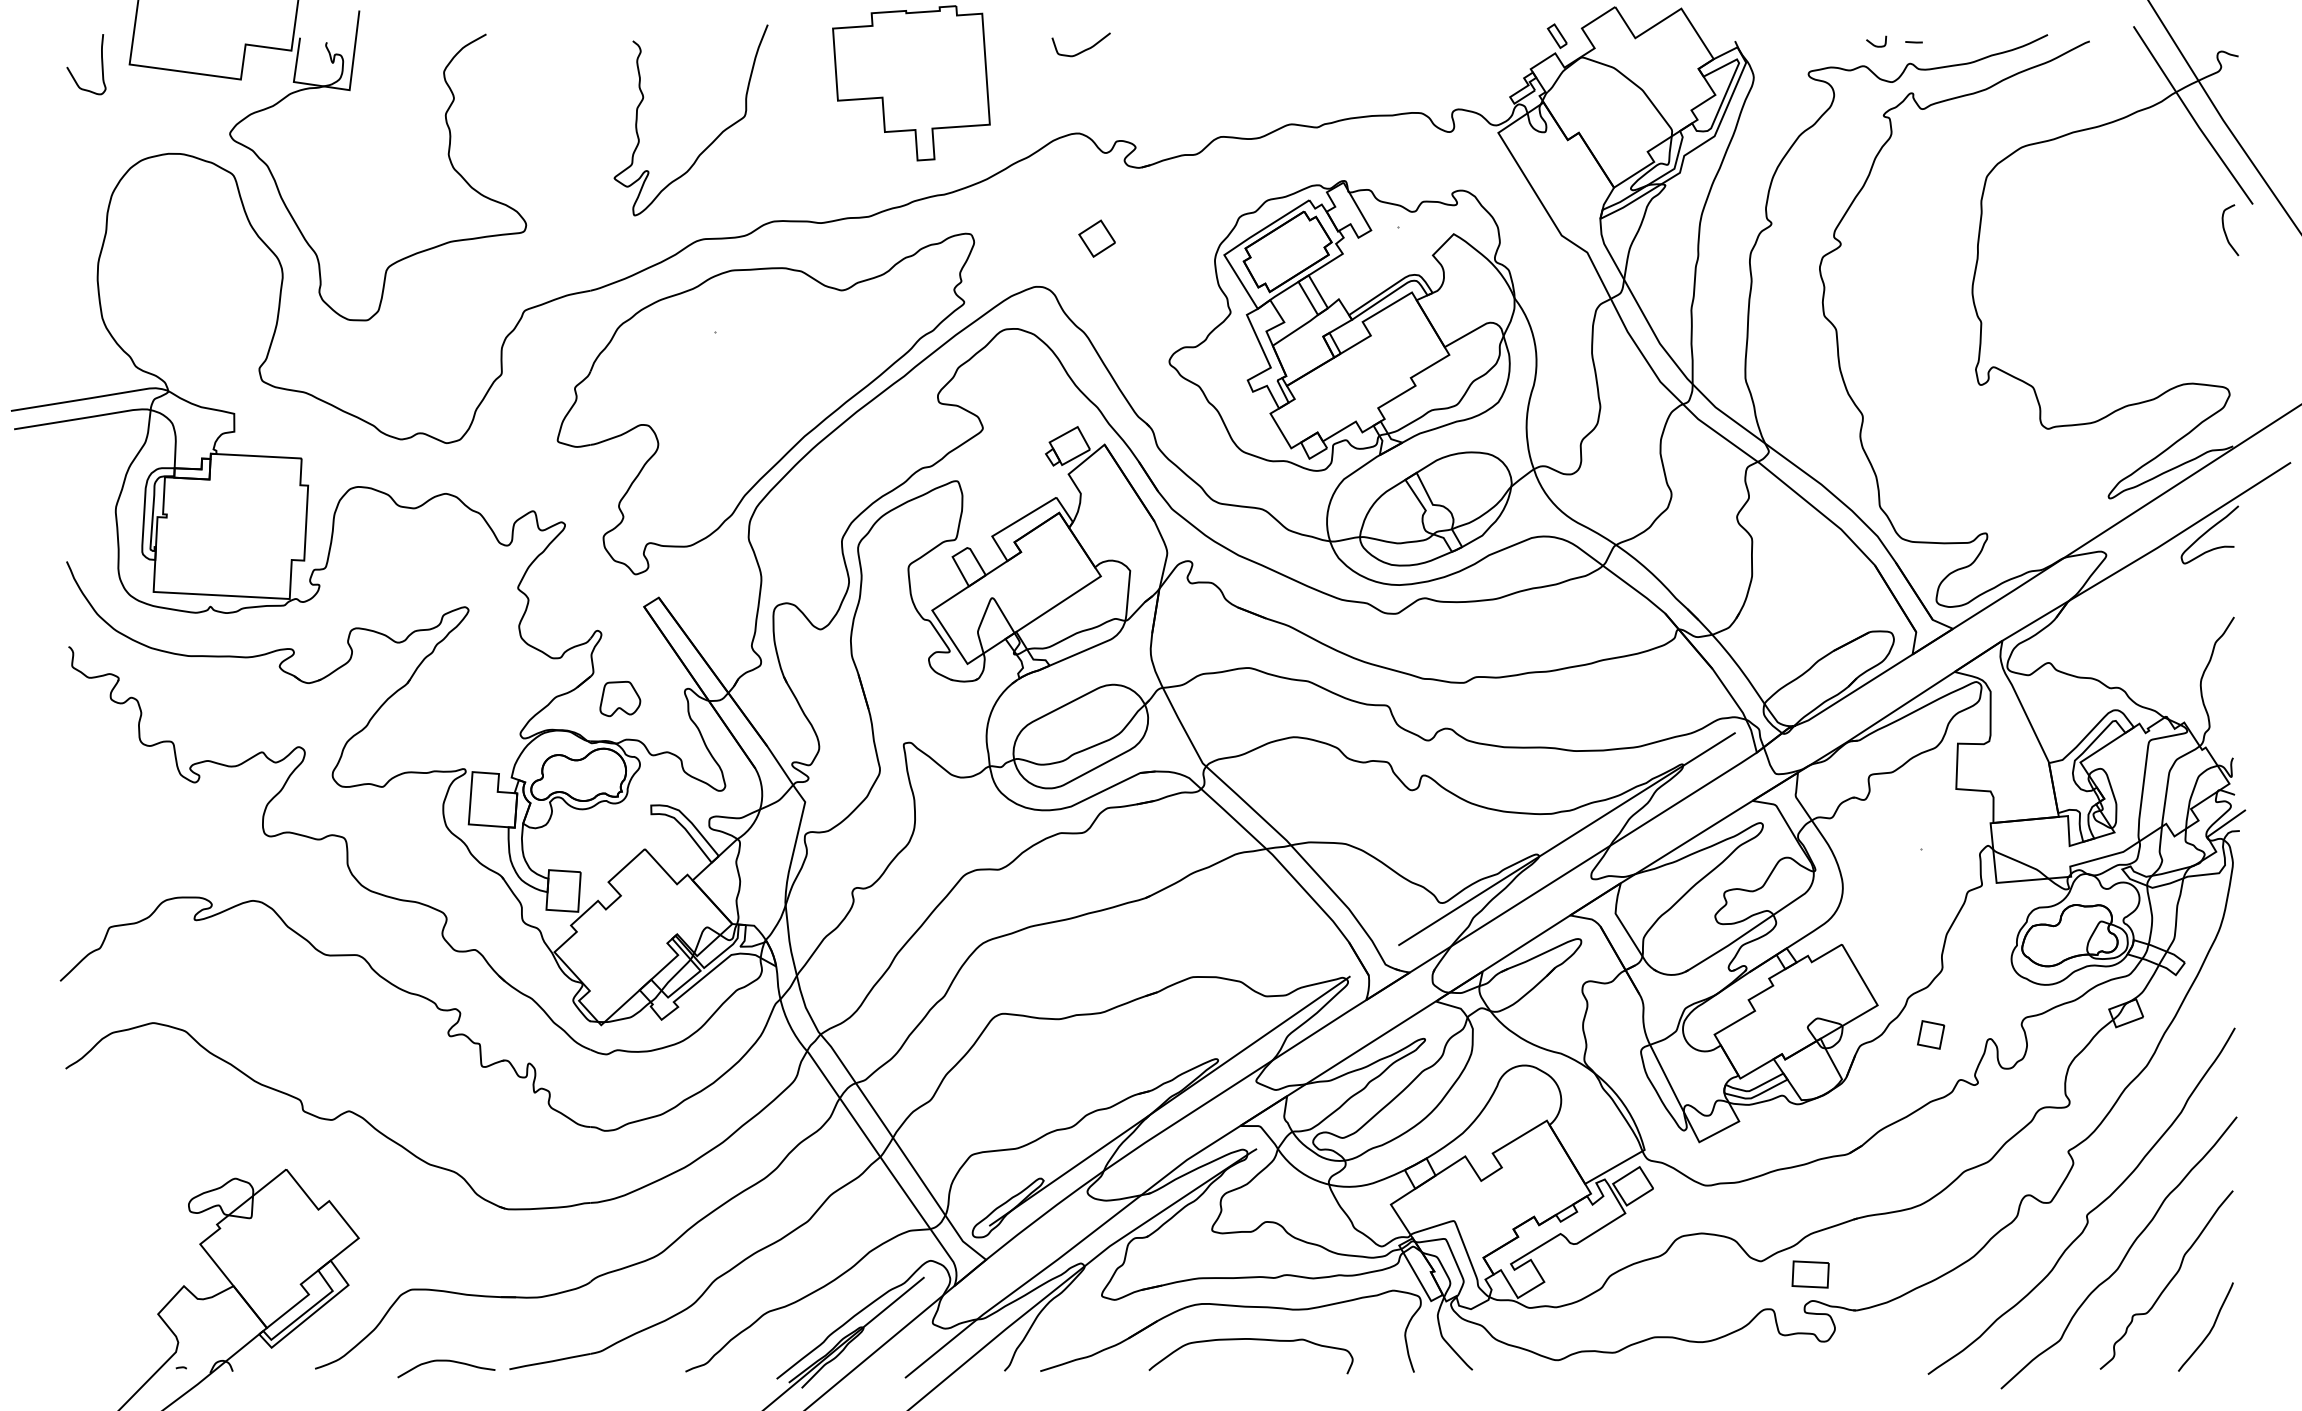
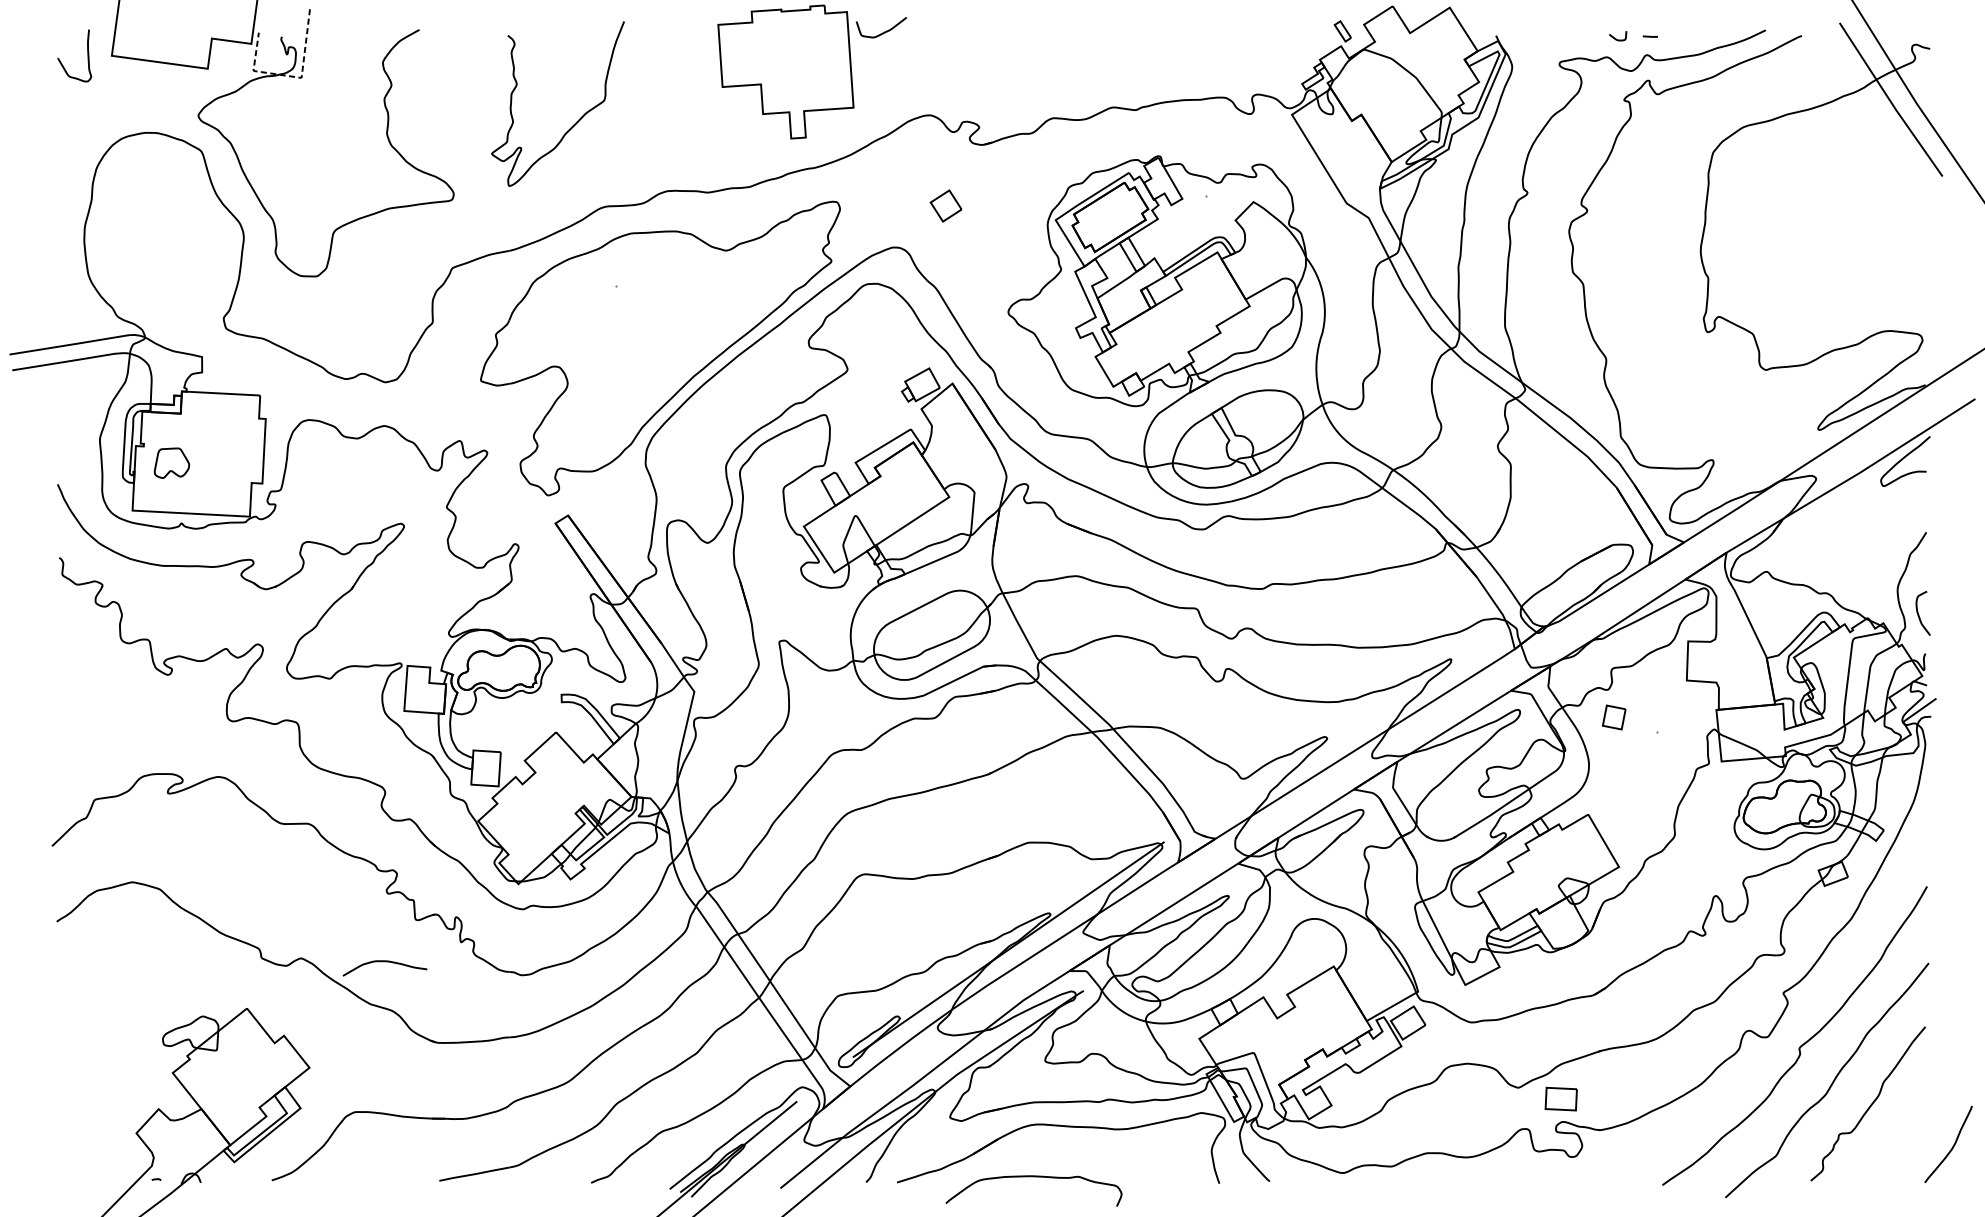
curve: (1082, 50) -> (882, 32), moved
line: (338, 88) -> (291, 76), solid -> dashed
curve: (712, 141) -> (576, 122), moved
curve: (2225, 230) -> (1918, 613), moved
part: (620, 699) -> (172, 463), moved
line: (1566, 839) -> (1350, 724), removed
part: (1931, 1034) -> (1614, 717), moved
curve: (2210, 1329) -> (1952, 1146), moved
curve: (1253, 1340) -> (1036, 1177), moved
curve: (446, 1361) -> (385, 962), moved

